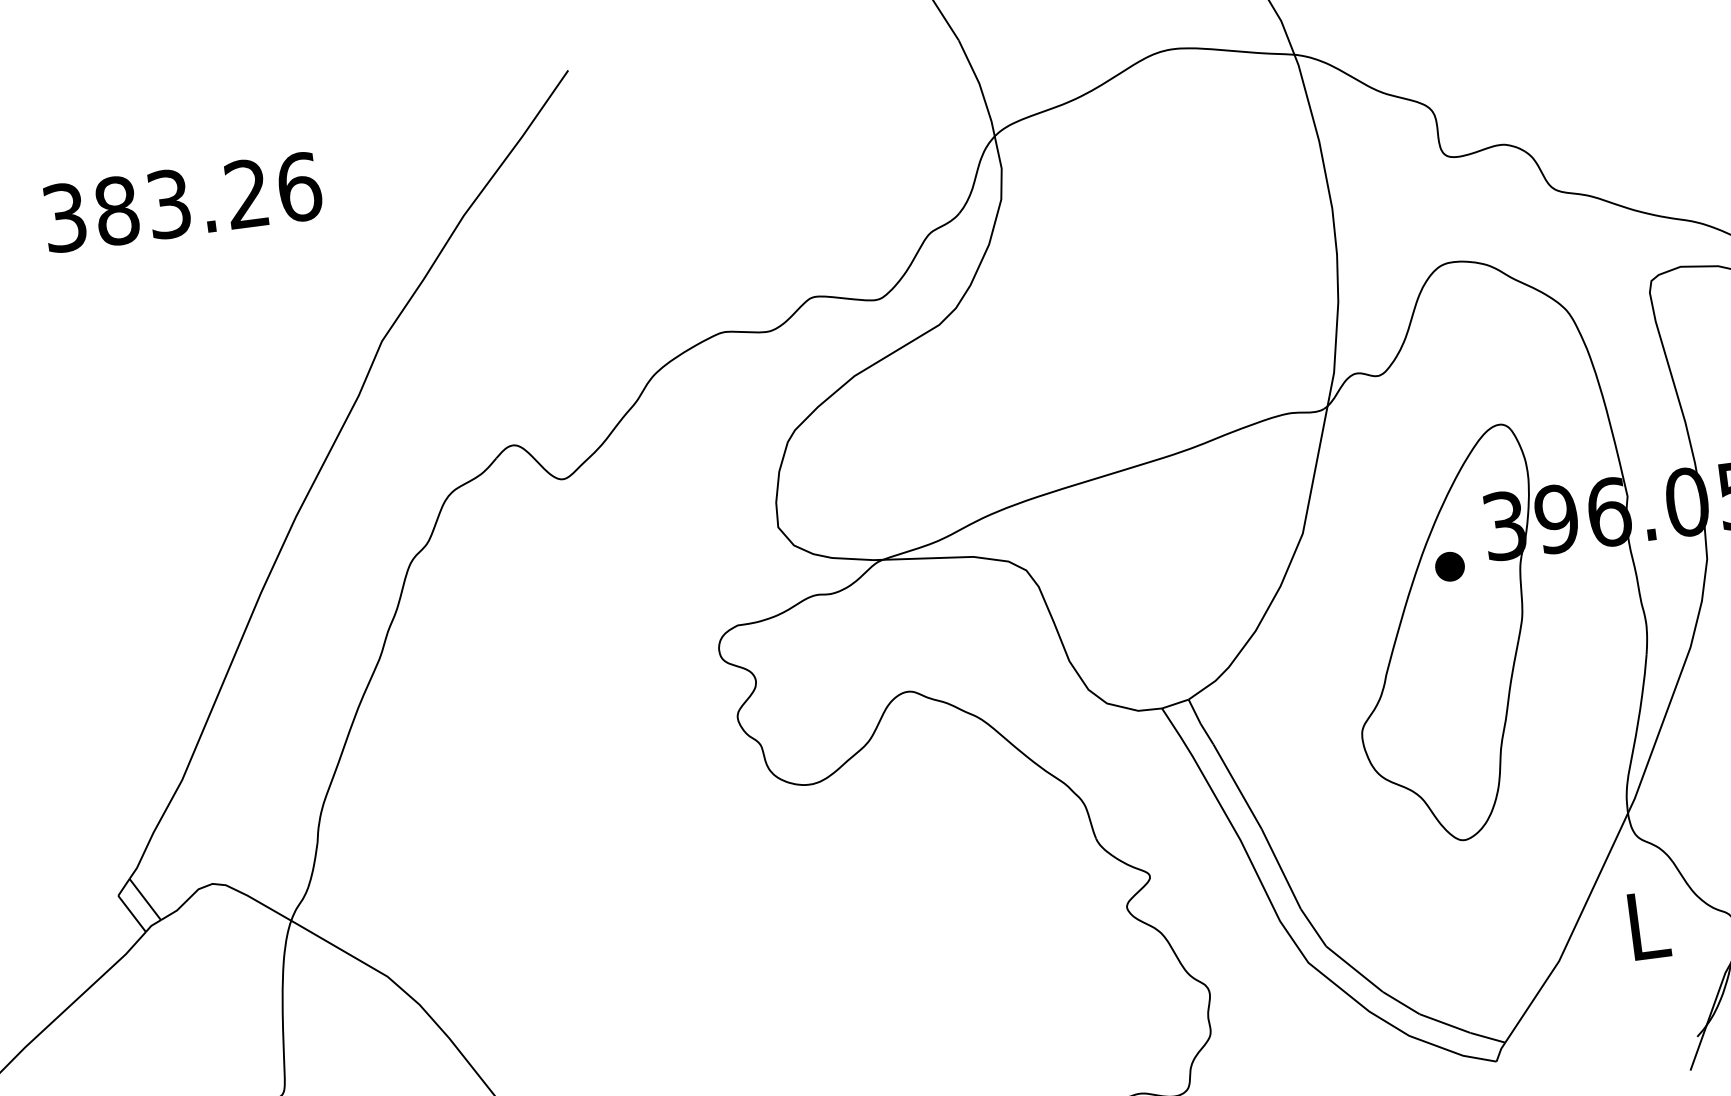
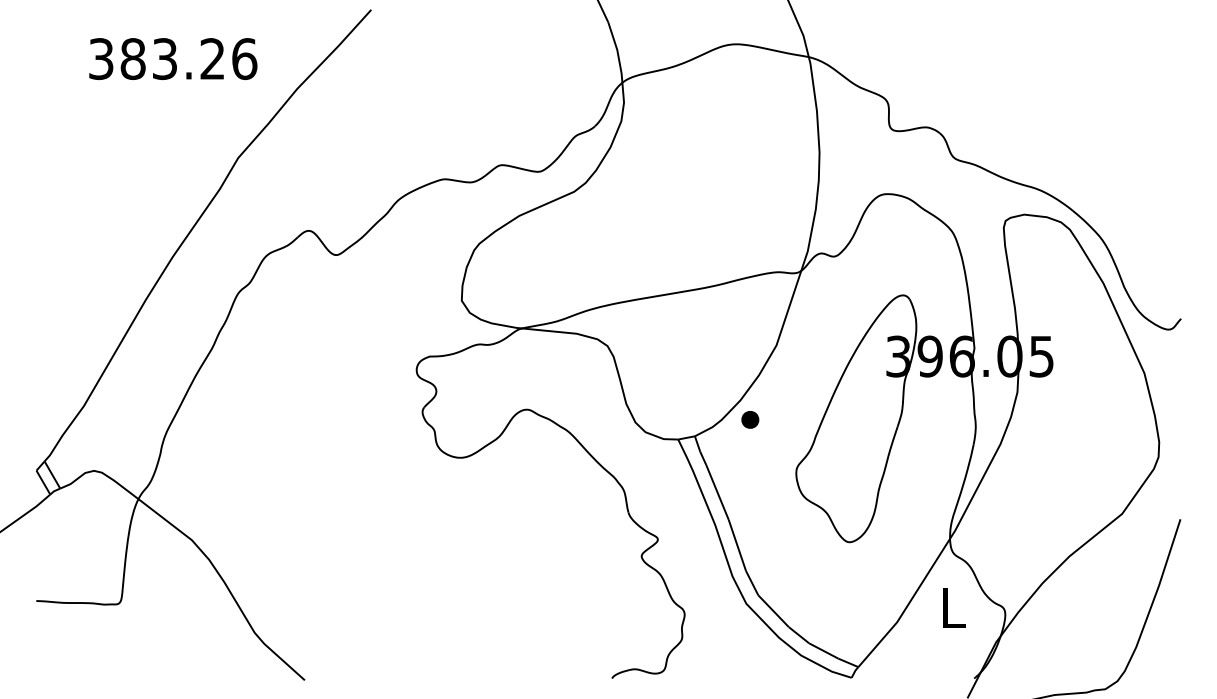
text: (182, 201) -> (173, 58), moved
part: (1450, 566) -> (750, 419), moved

